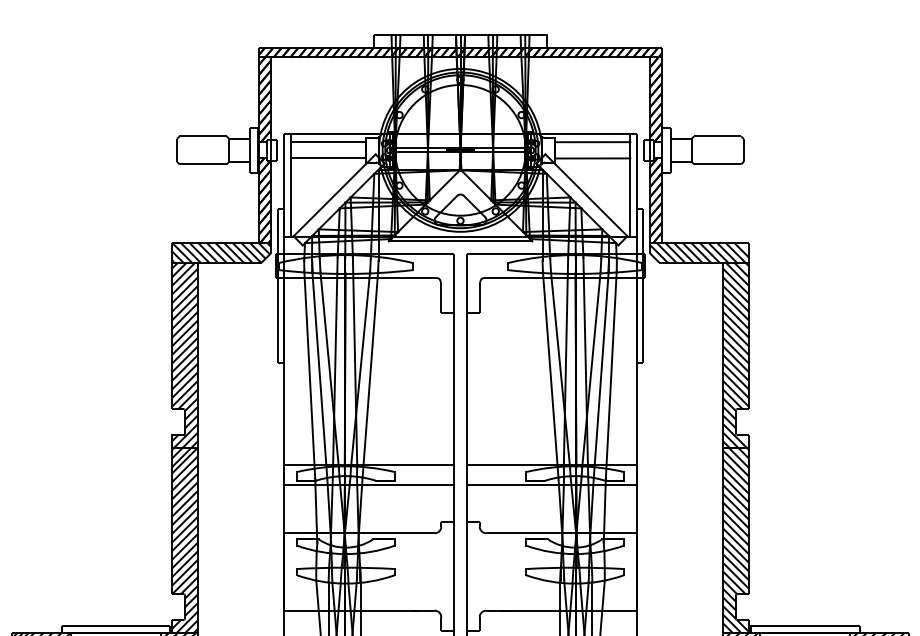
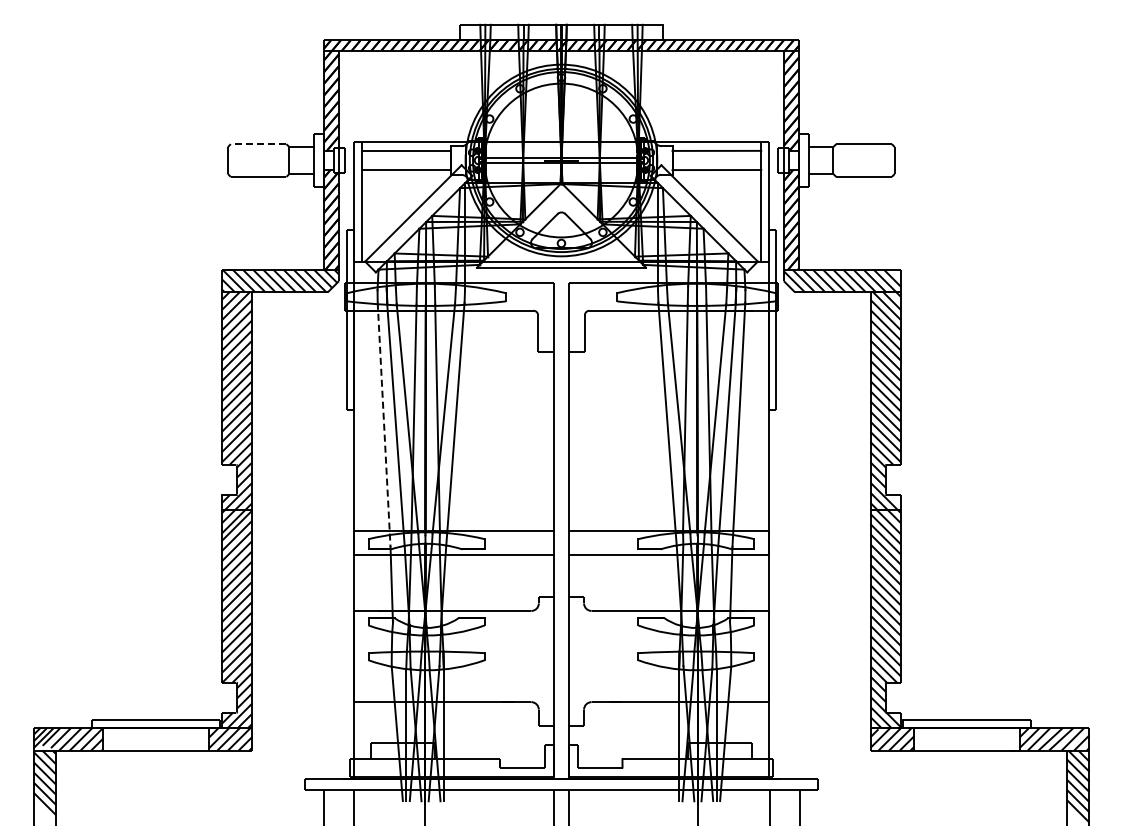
line: (203, 136) -> (258, 144), solid -> dashed
line: (310, 375) -> (384, 425), solid -> dashed

